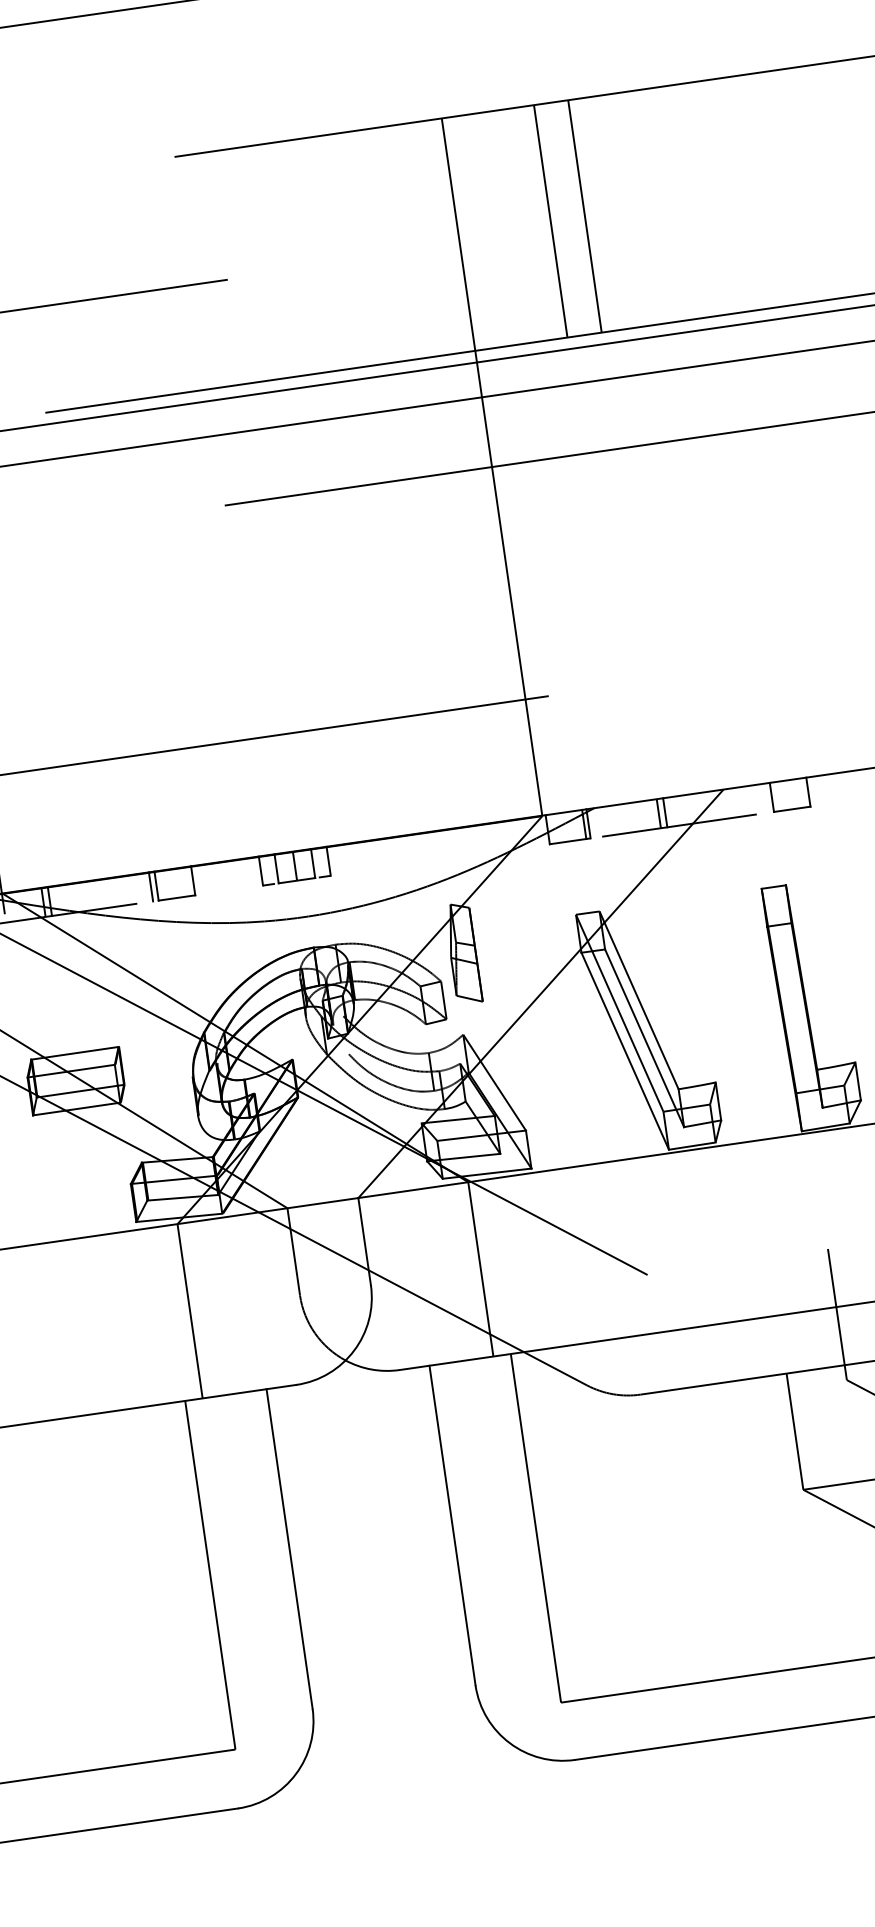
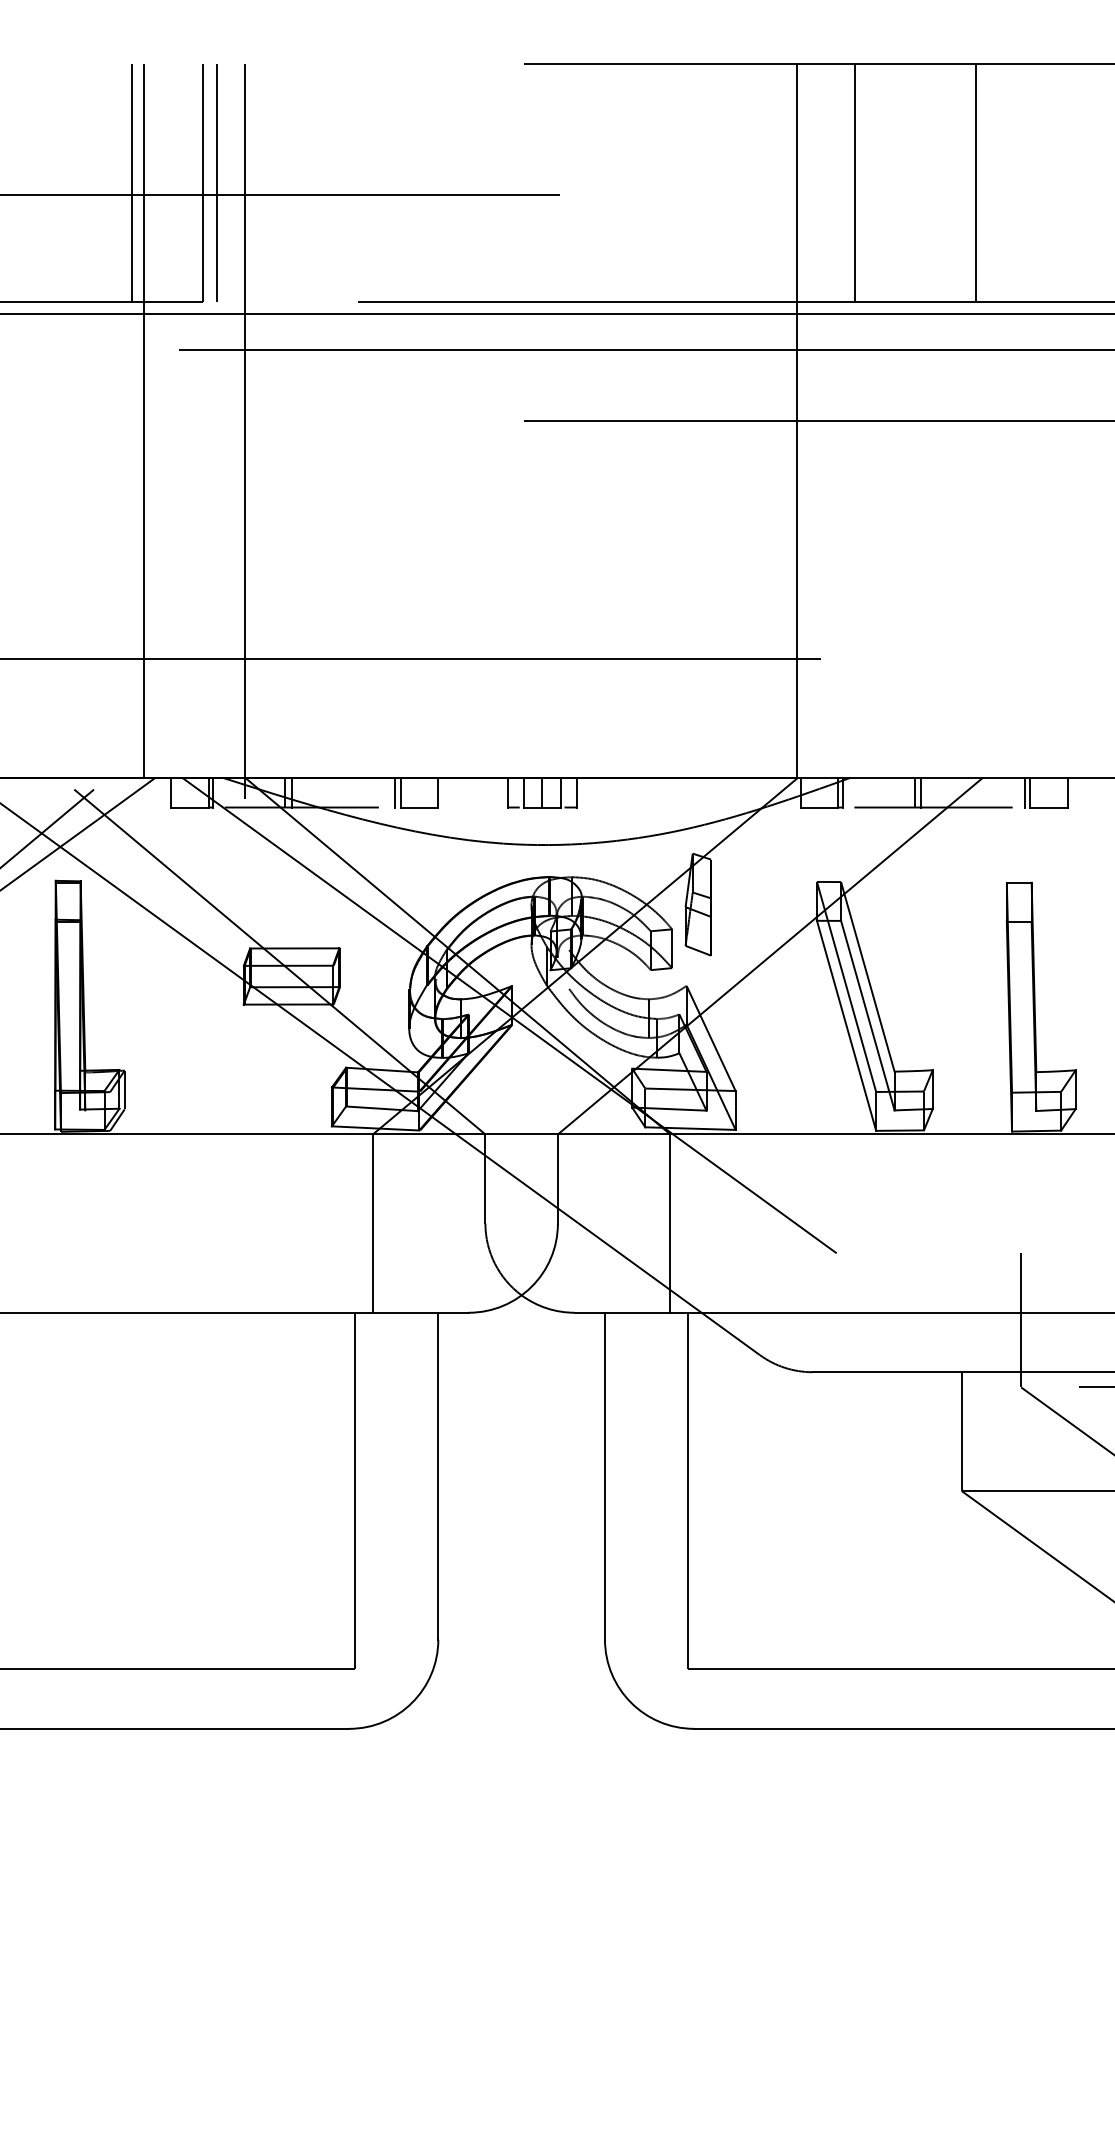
line: (584, 216) -> (975, 183), moved
line: (550, 221) -> (854, 183), moved
line: (766, 798) -> (1024, 792), added

